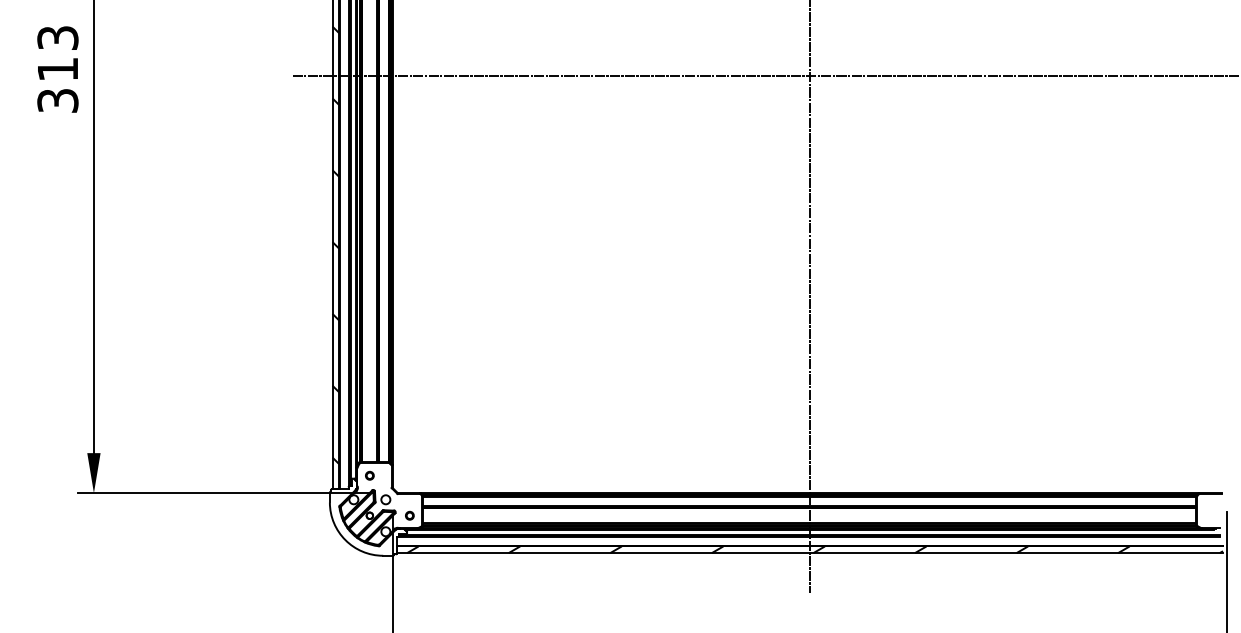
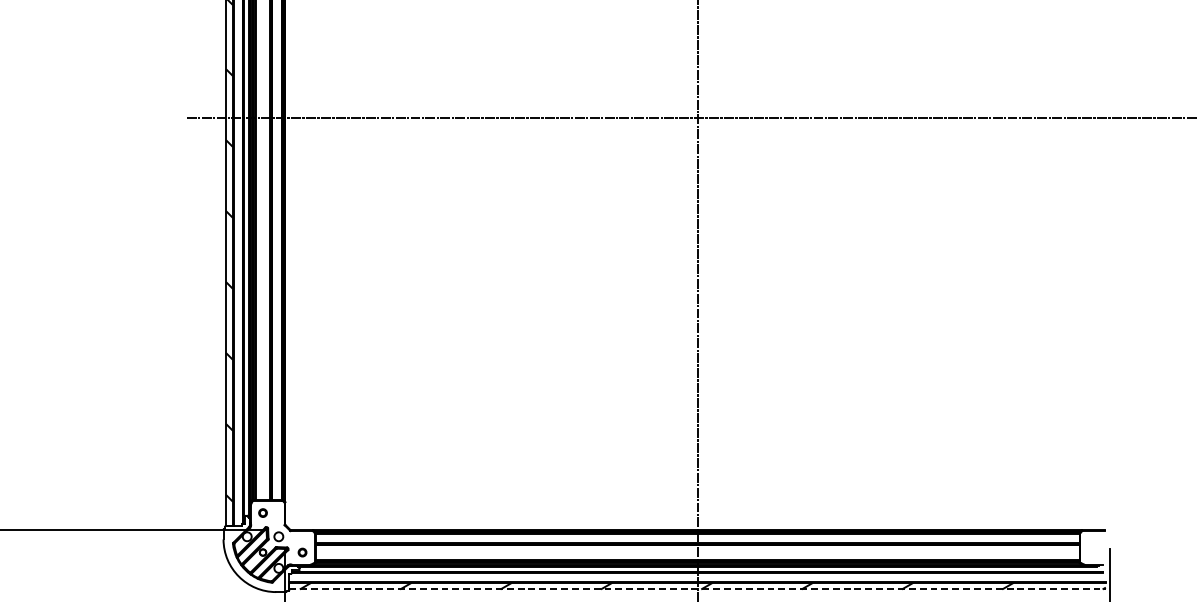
line: (810, 553) -> (698, 589), solid -> dashed

